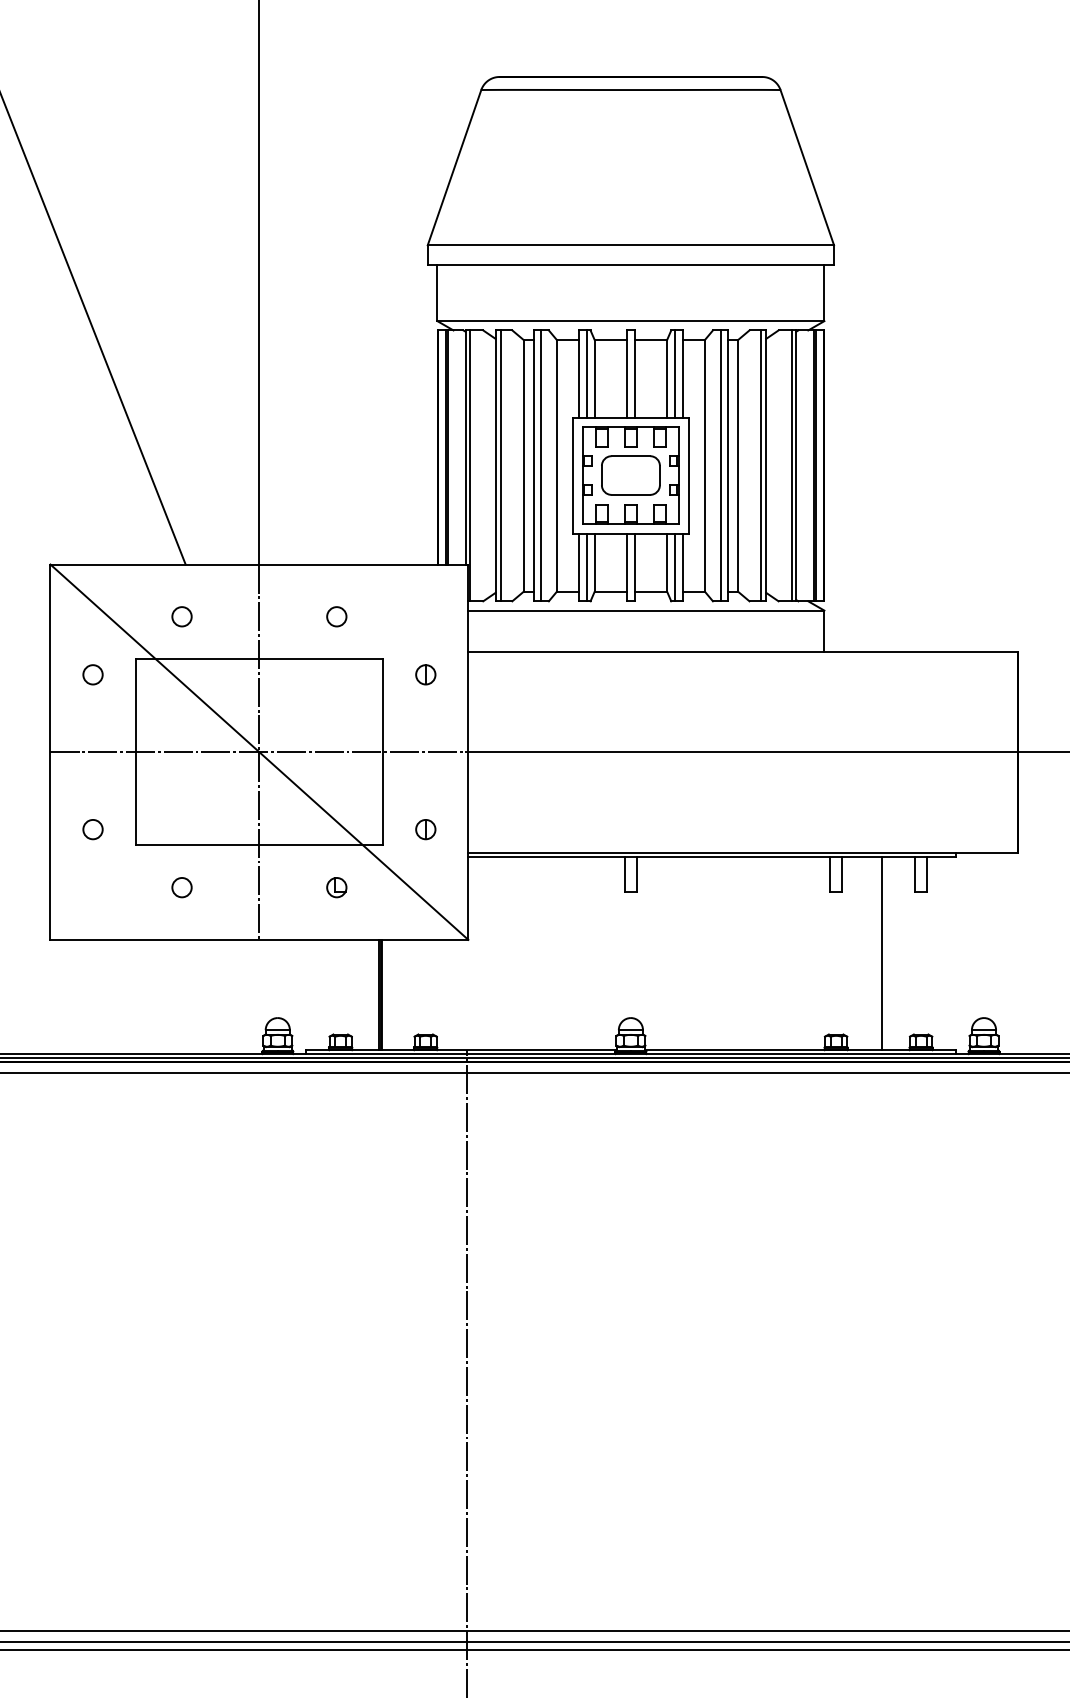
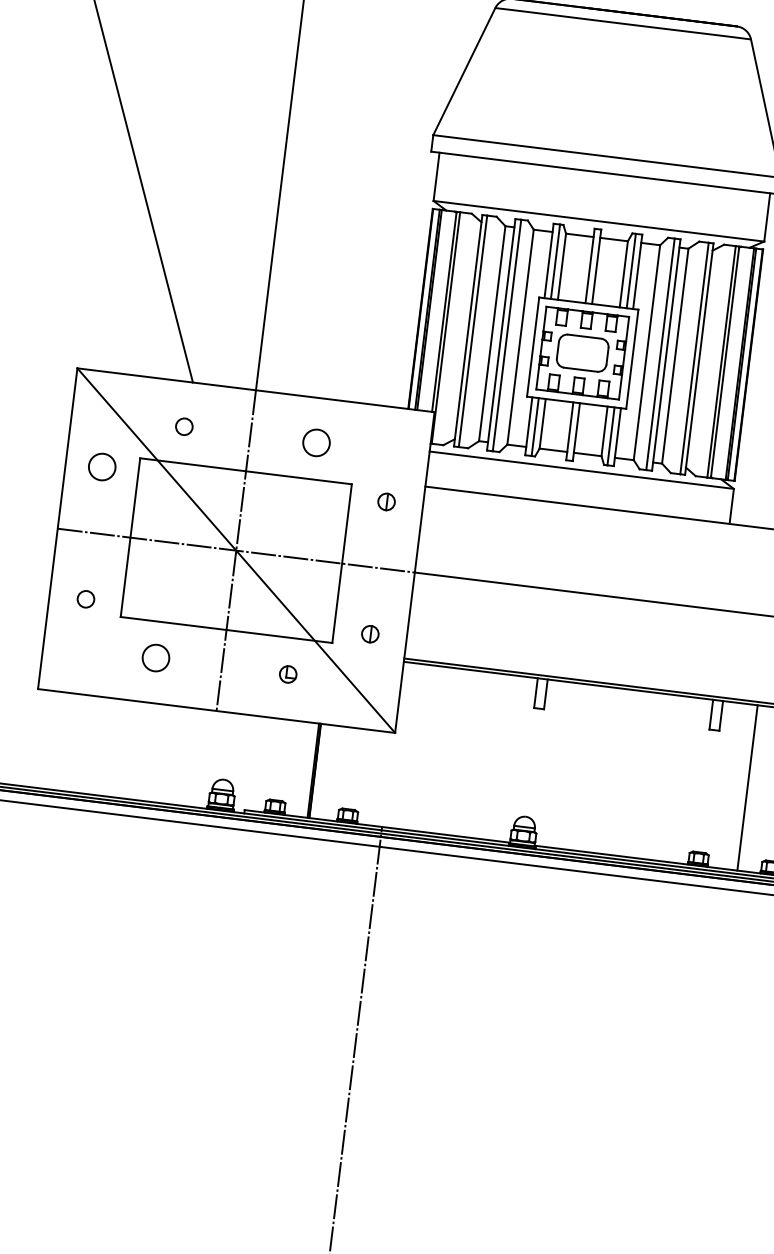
circle: (336, 616) -> (316, 442), size x1.6
circle: (92, 674) -> (101, 466), size x1.6
circle: (181, 887) -> (155, 658), size x1.6

